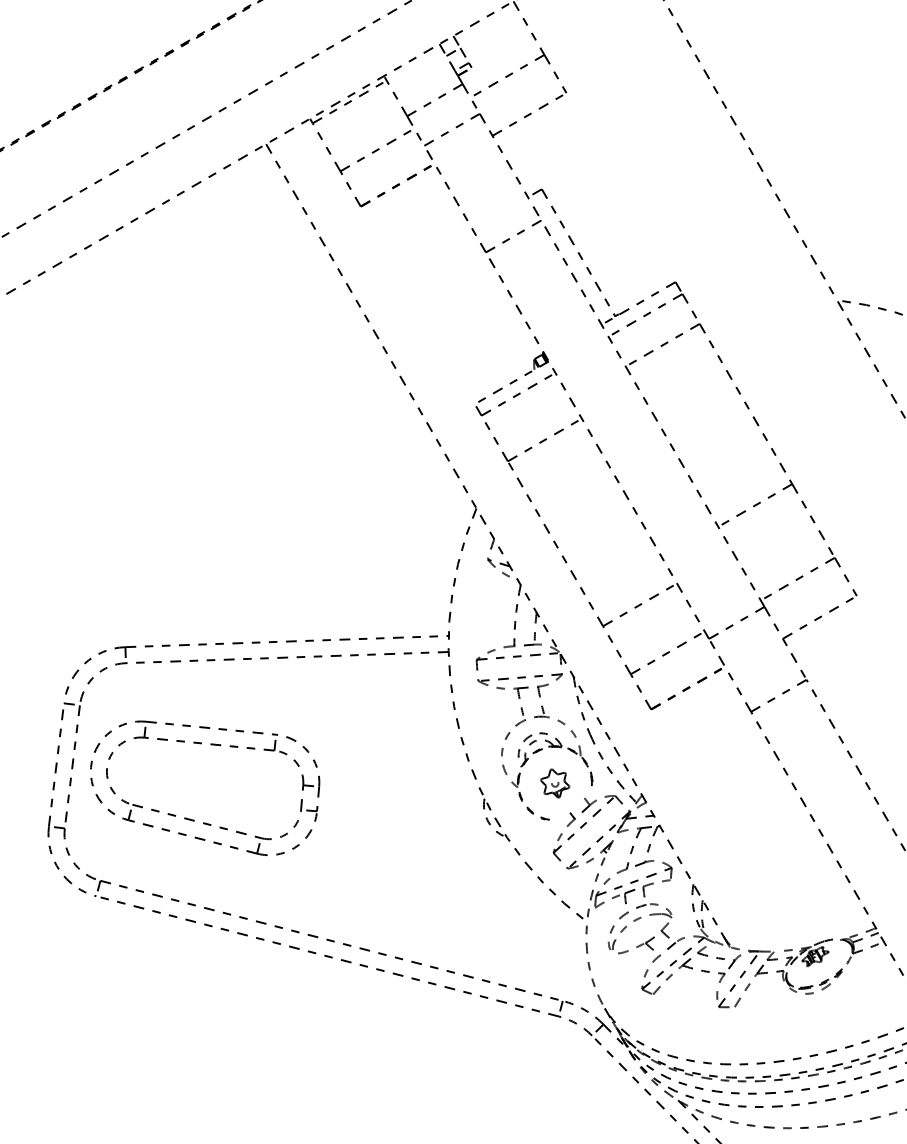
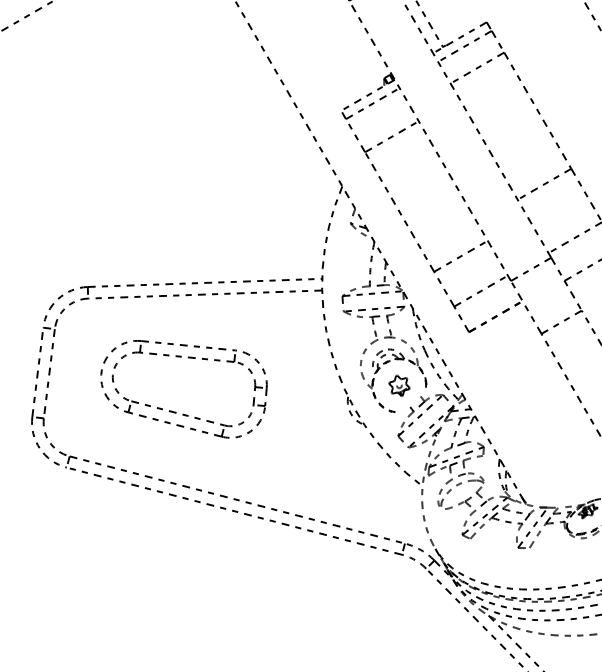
part: (194, 819) -> (176, 411), moved

